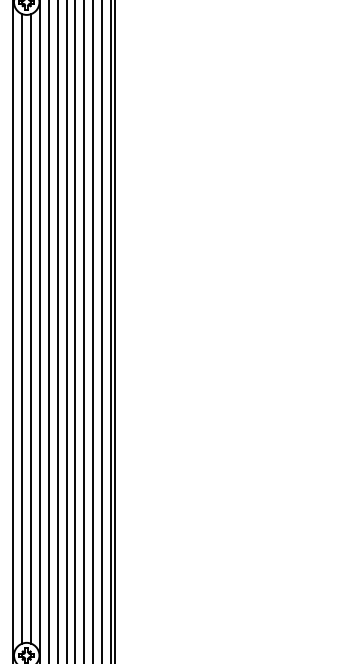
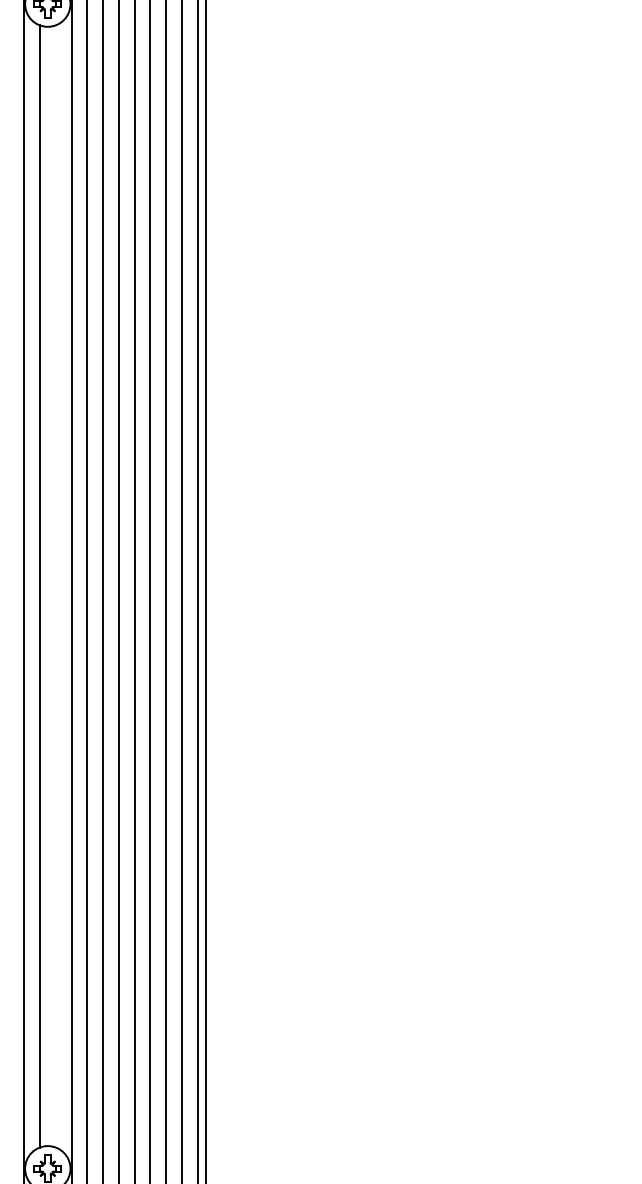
line: (31, 328) -> (56, 585), removed

